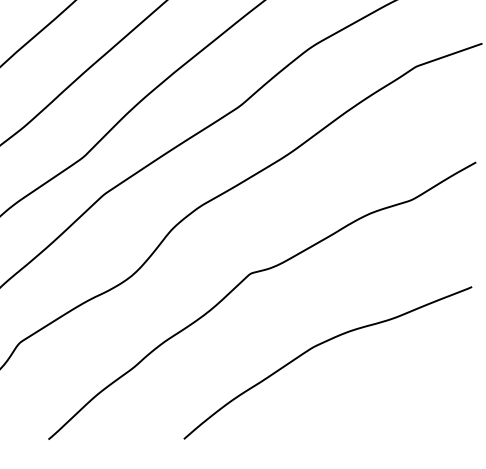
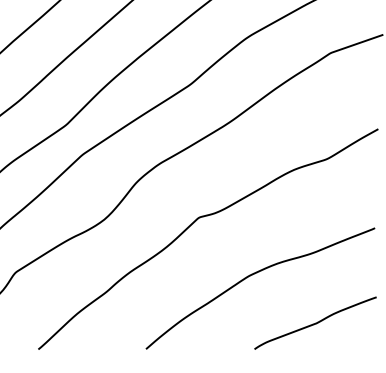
curve: (397, 405) -> (315, 322), added

